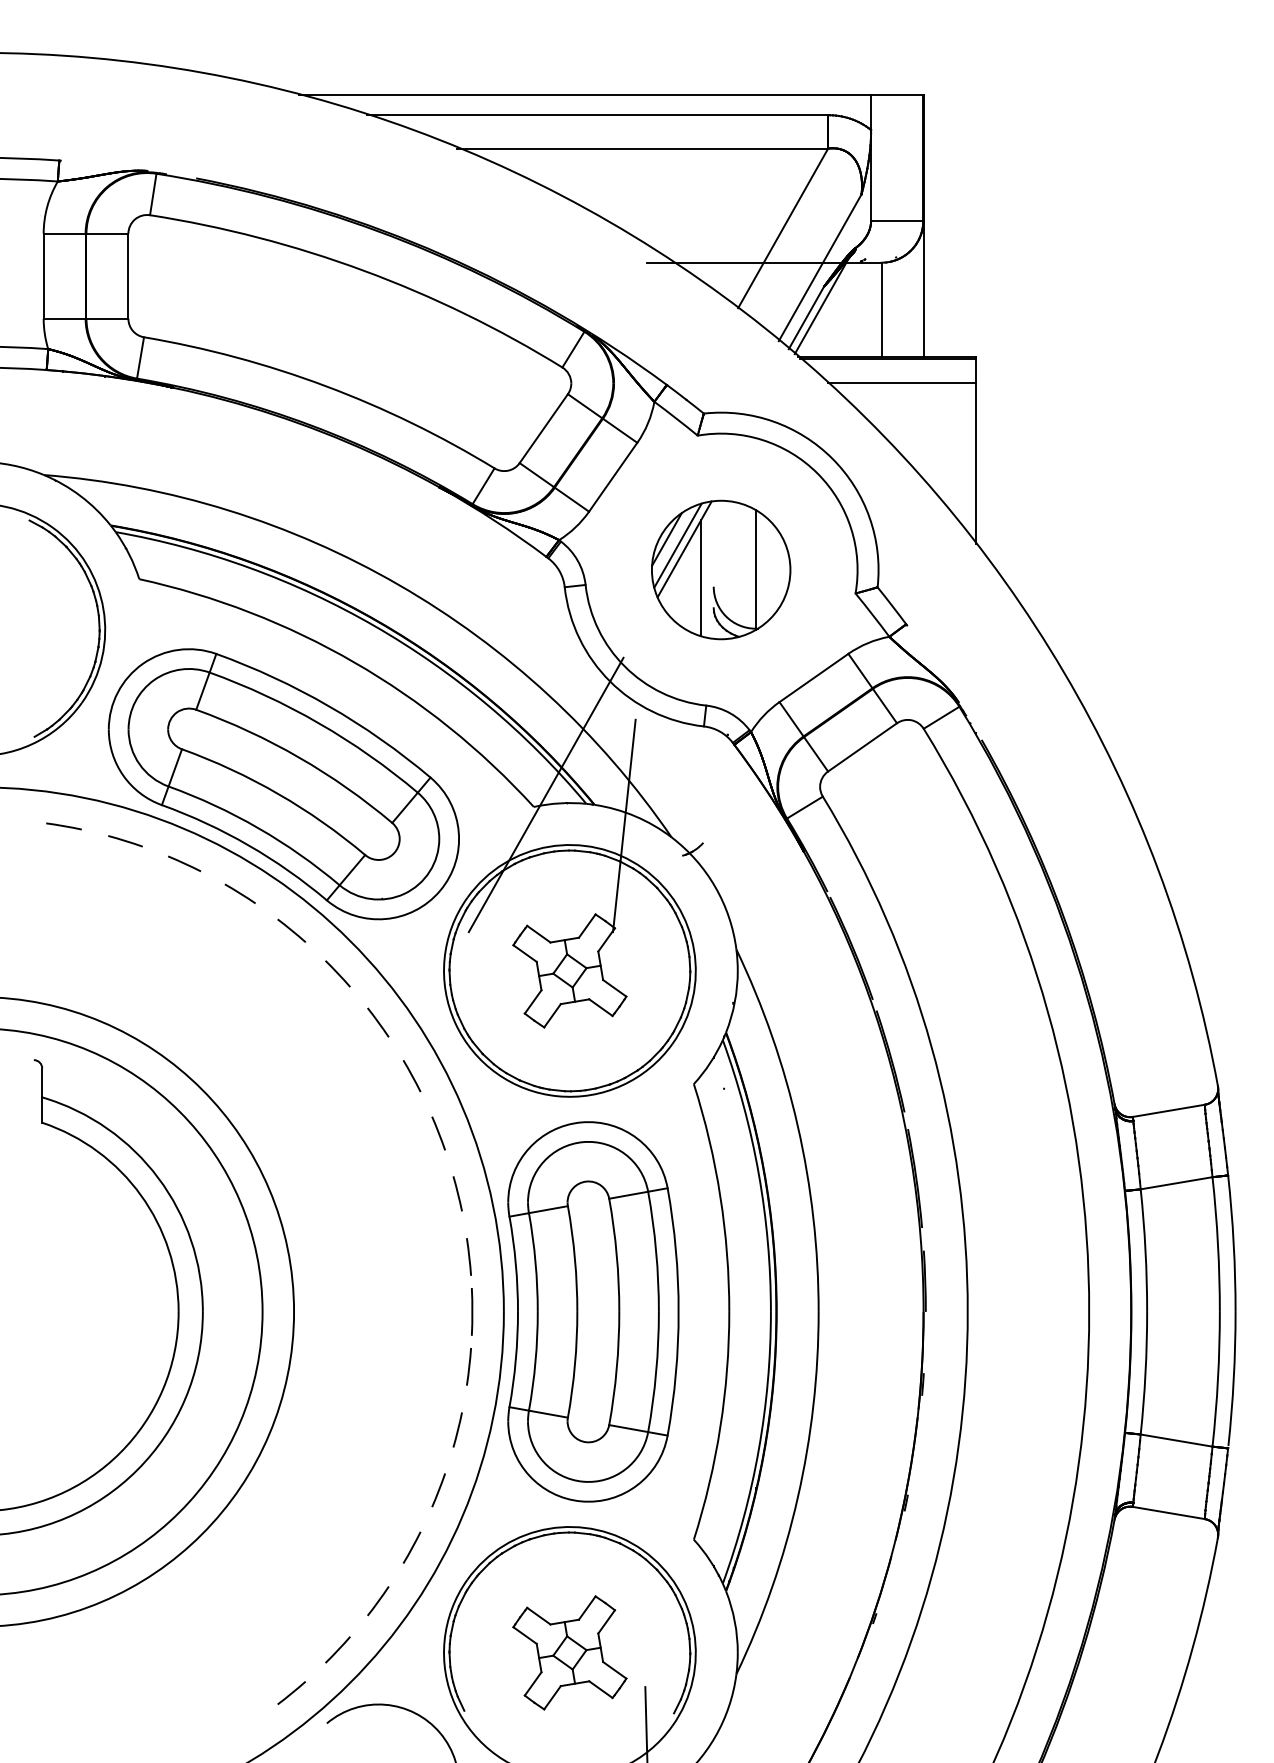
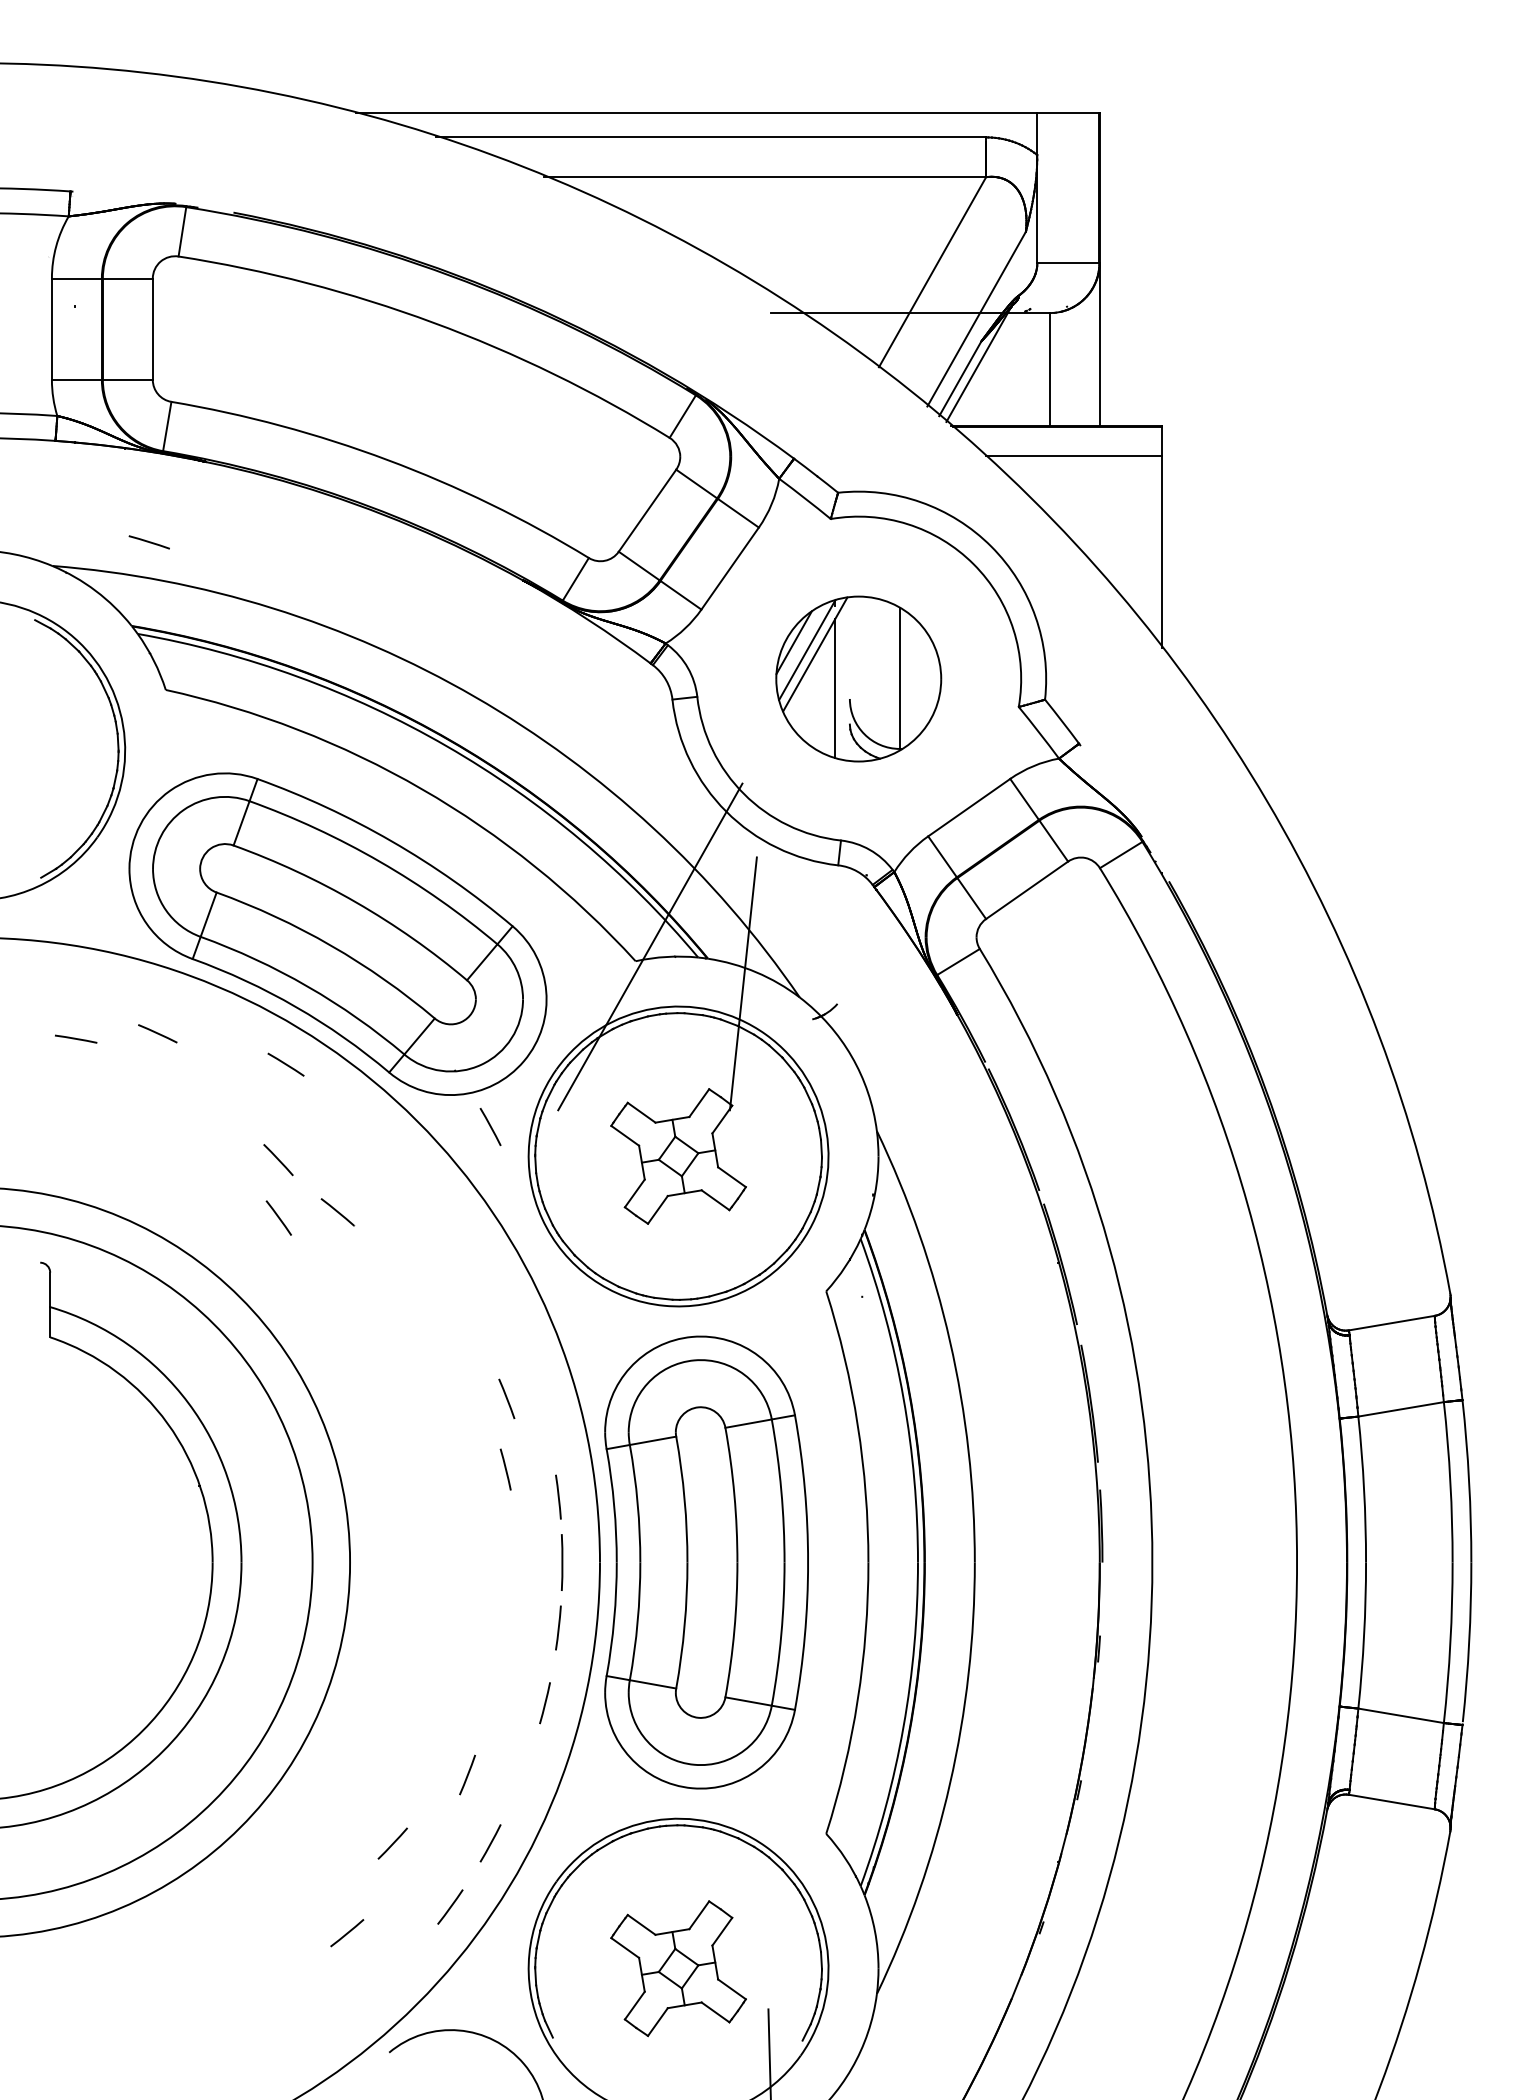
line: (63, 826) -> (75, 1039), moved
line: (125, 841) -> (149, 542), moved
line: (184, 863) -> (157, 1033), moved
line: (291, 930) -> (337, 1211), moved
line: (337, 973) -> (277, 1159), moved
line: (378, 1022) -> (279, 1217), moved
line: (411, 1076) -> (489, 1127), moved
line: (438, 1133) -> (506, 1398), moved
line: (457, 1193) -> (505, 1469), moved
line: (438, 1490) -> (467, 1775), moved
line: (337, 1649) -> (392, 1843), moved
line: (291, 1692) -> (347, 1932), moved

